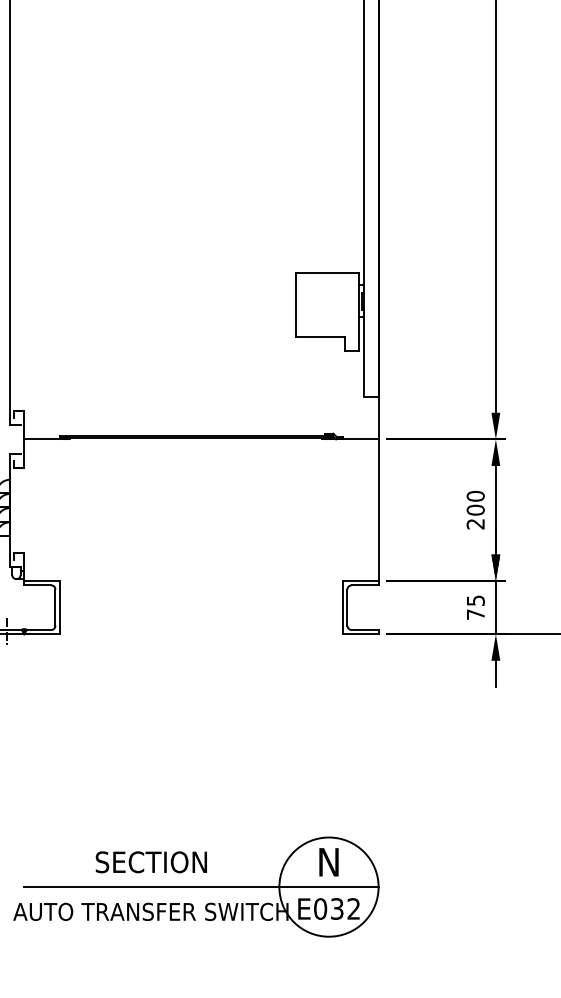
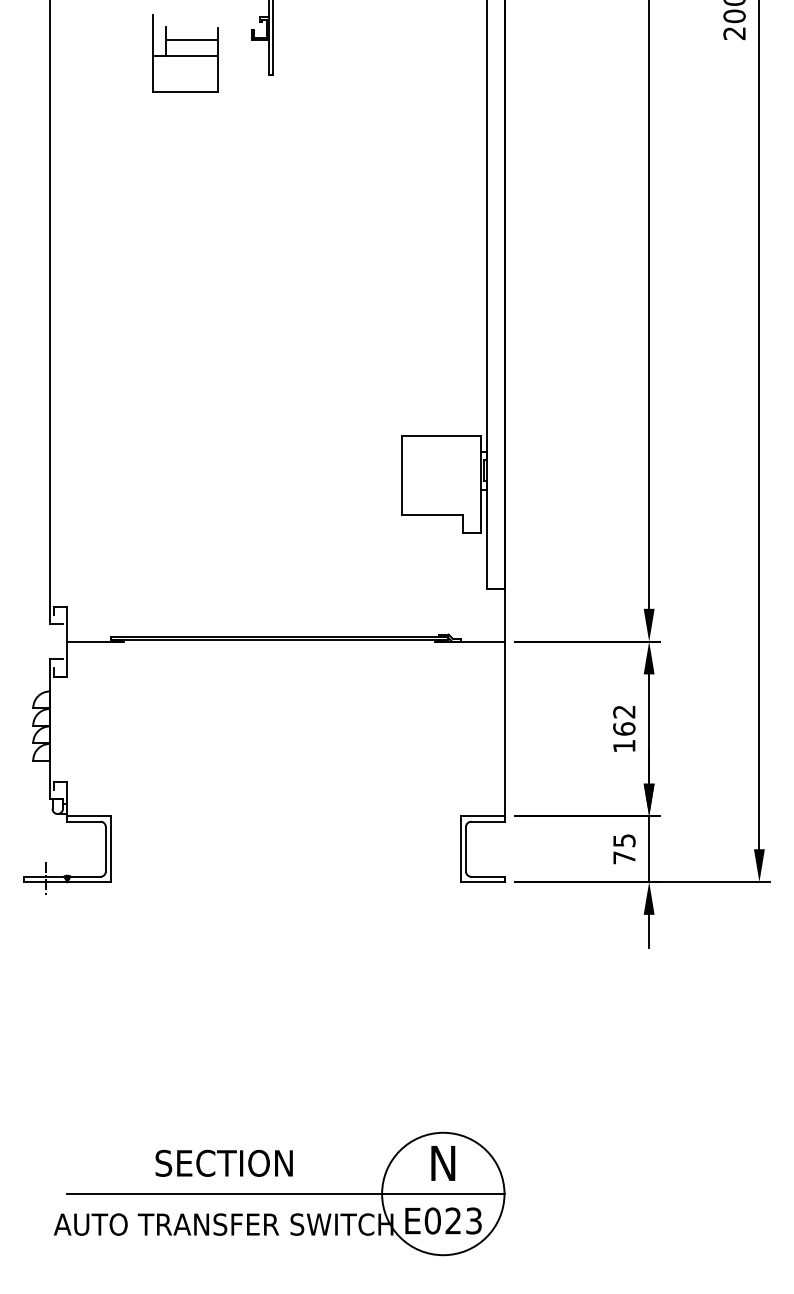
text: (475, 509) -> (624, 728), 200 -> 162
text: (345, 908) -> (463, 1220), E032 -> E023

